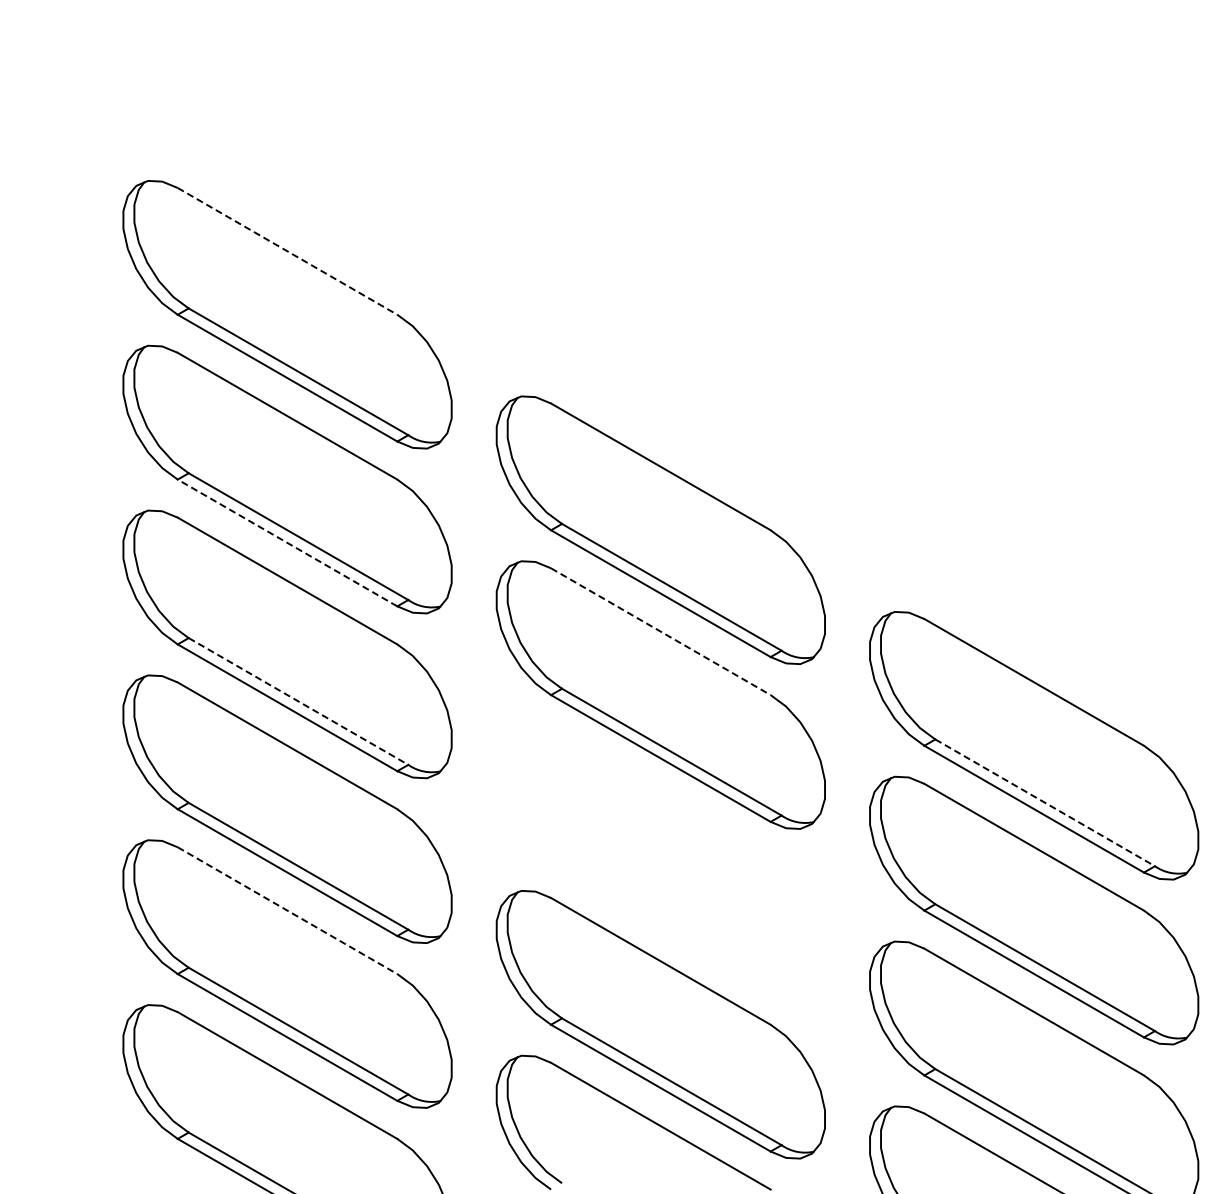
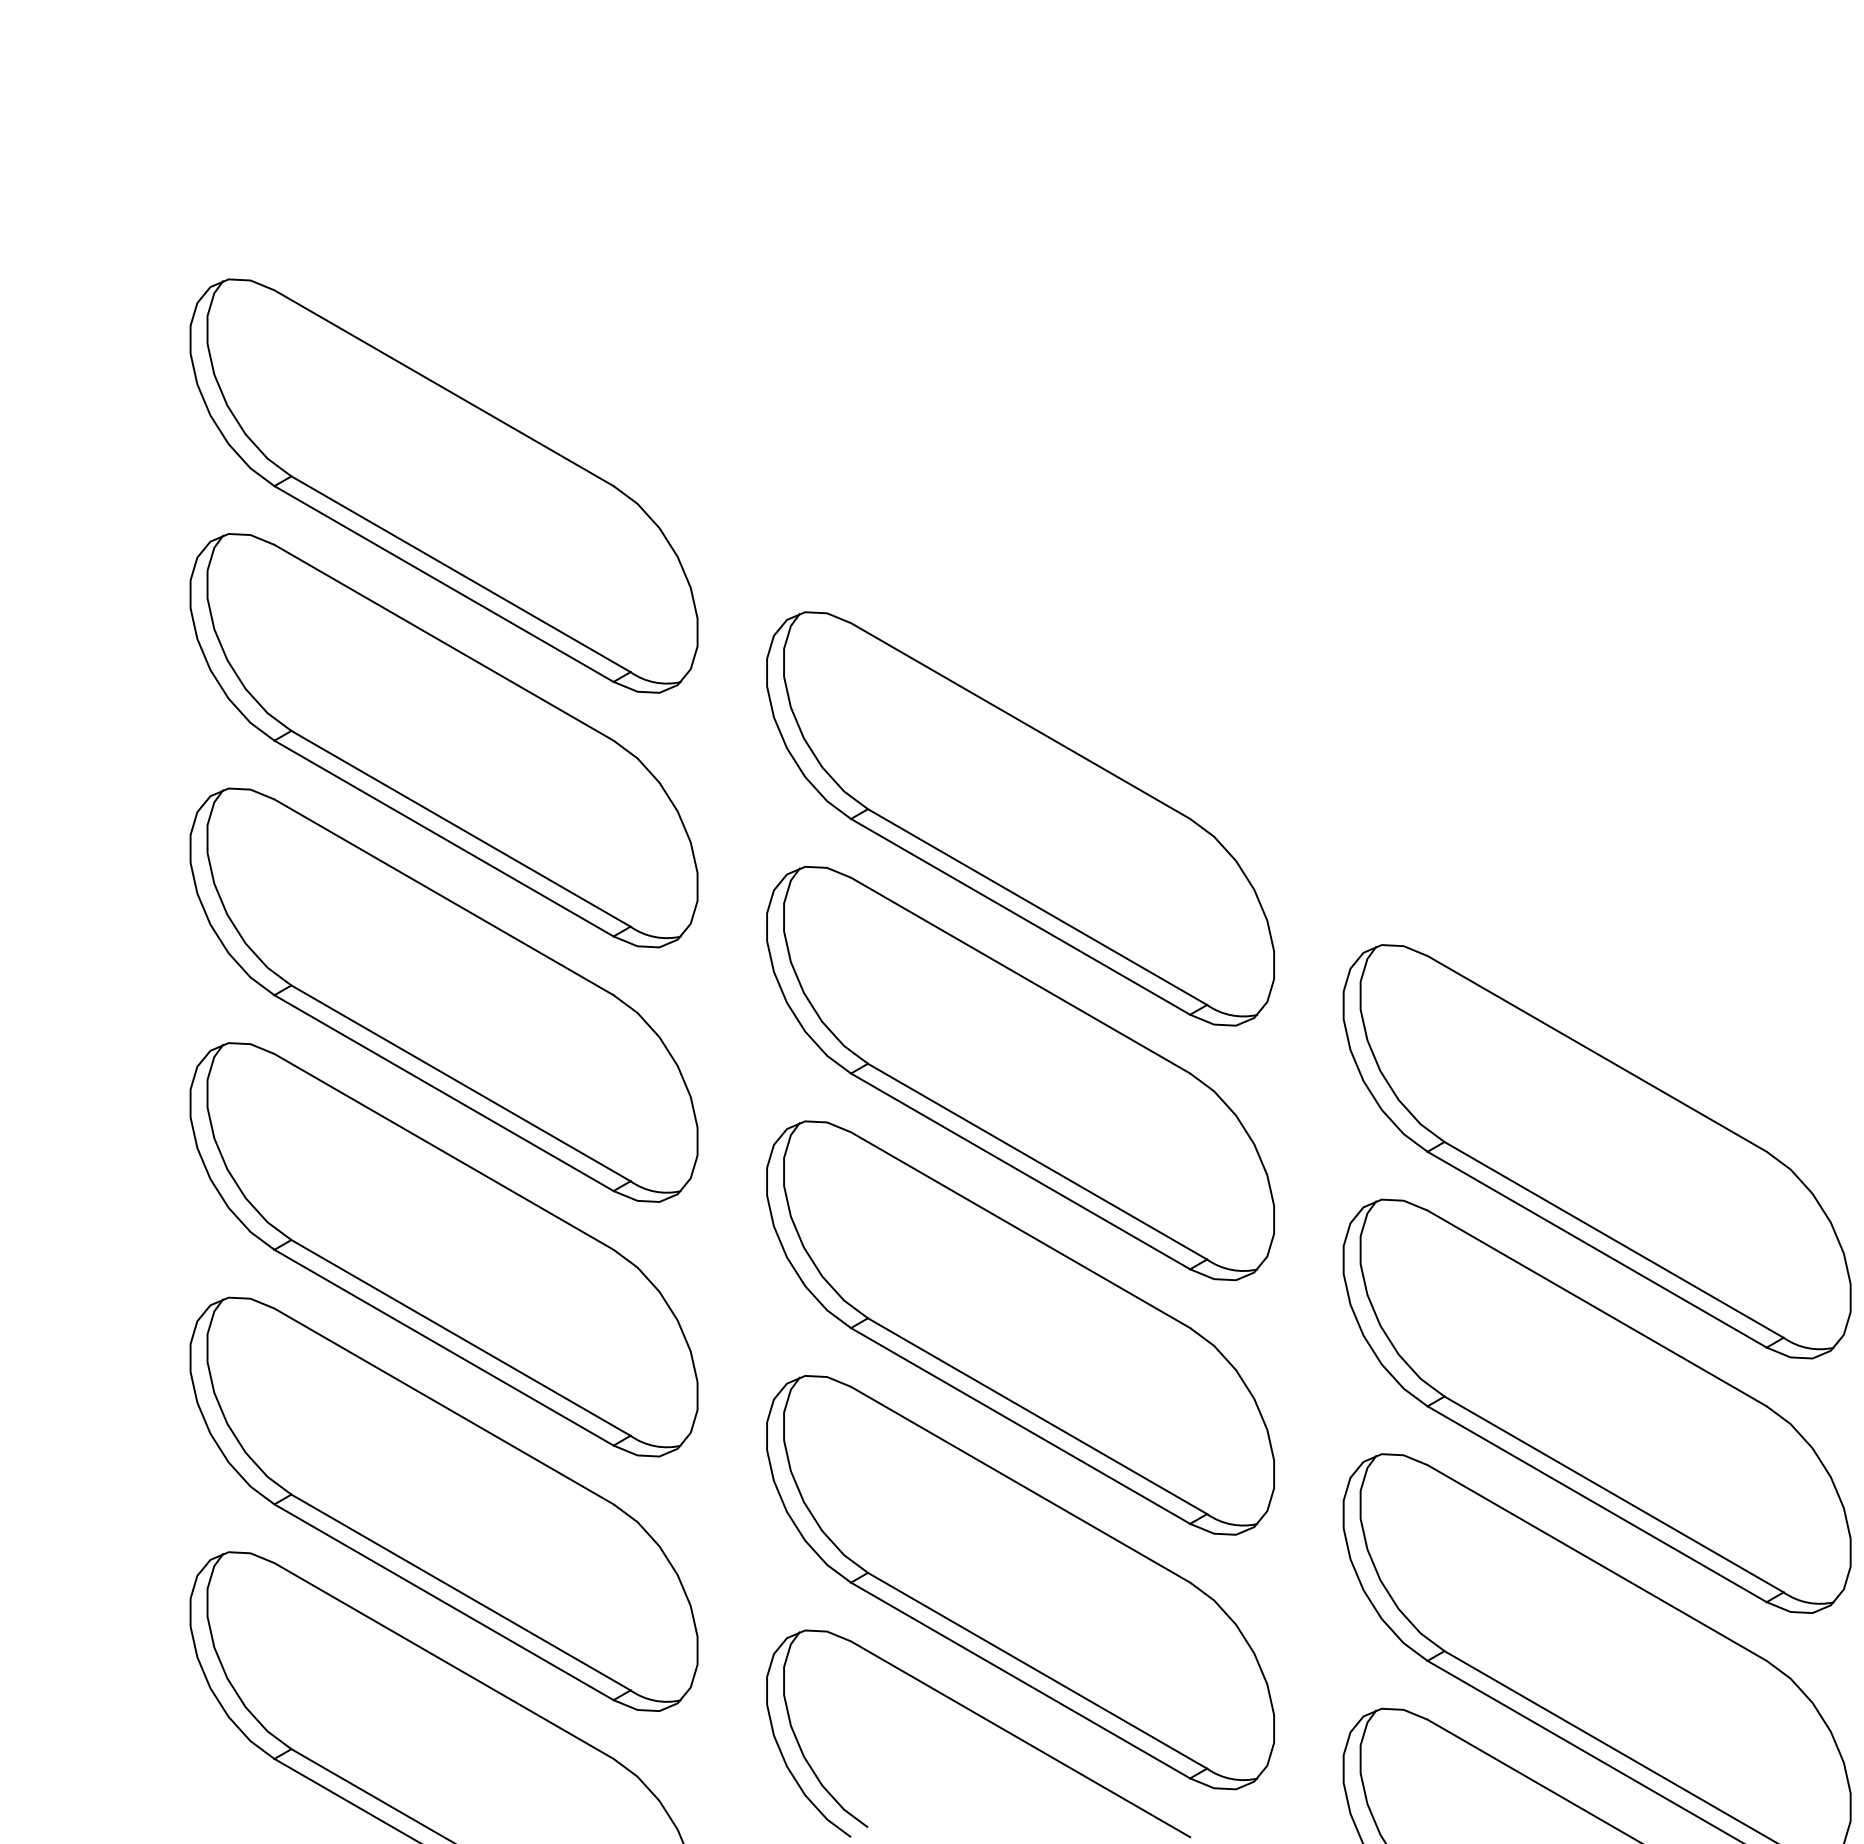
line: (287, 251) -> (443, 388), dashed -> solid
line: (287, 542) -> (443, 837), dashed -> solid
line: (660, 631) -> (1020, 975), dashed -> solid
line: (298, 701) -> (460, 1083), dashed -> solid
line: (1045, 802) -> (1614, 1239), dashed -> solid
part: (660, 859) -> (1020, 1327), added
line: (287, 910) -> (443, 1406), dashed -> solid

